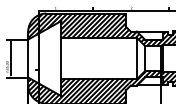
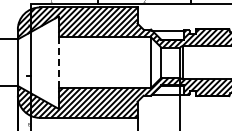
line: (61, 58) -> (58, 62), solid -> dashed

